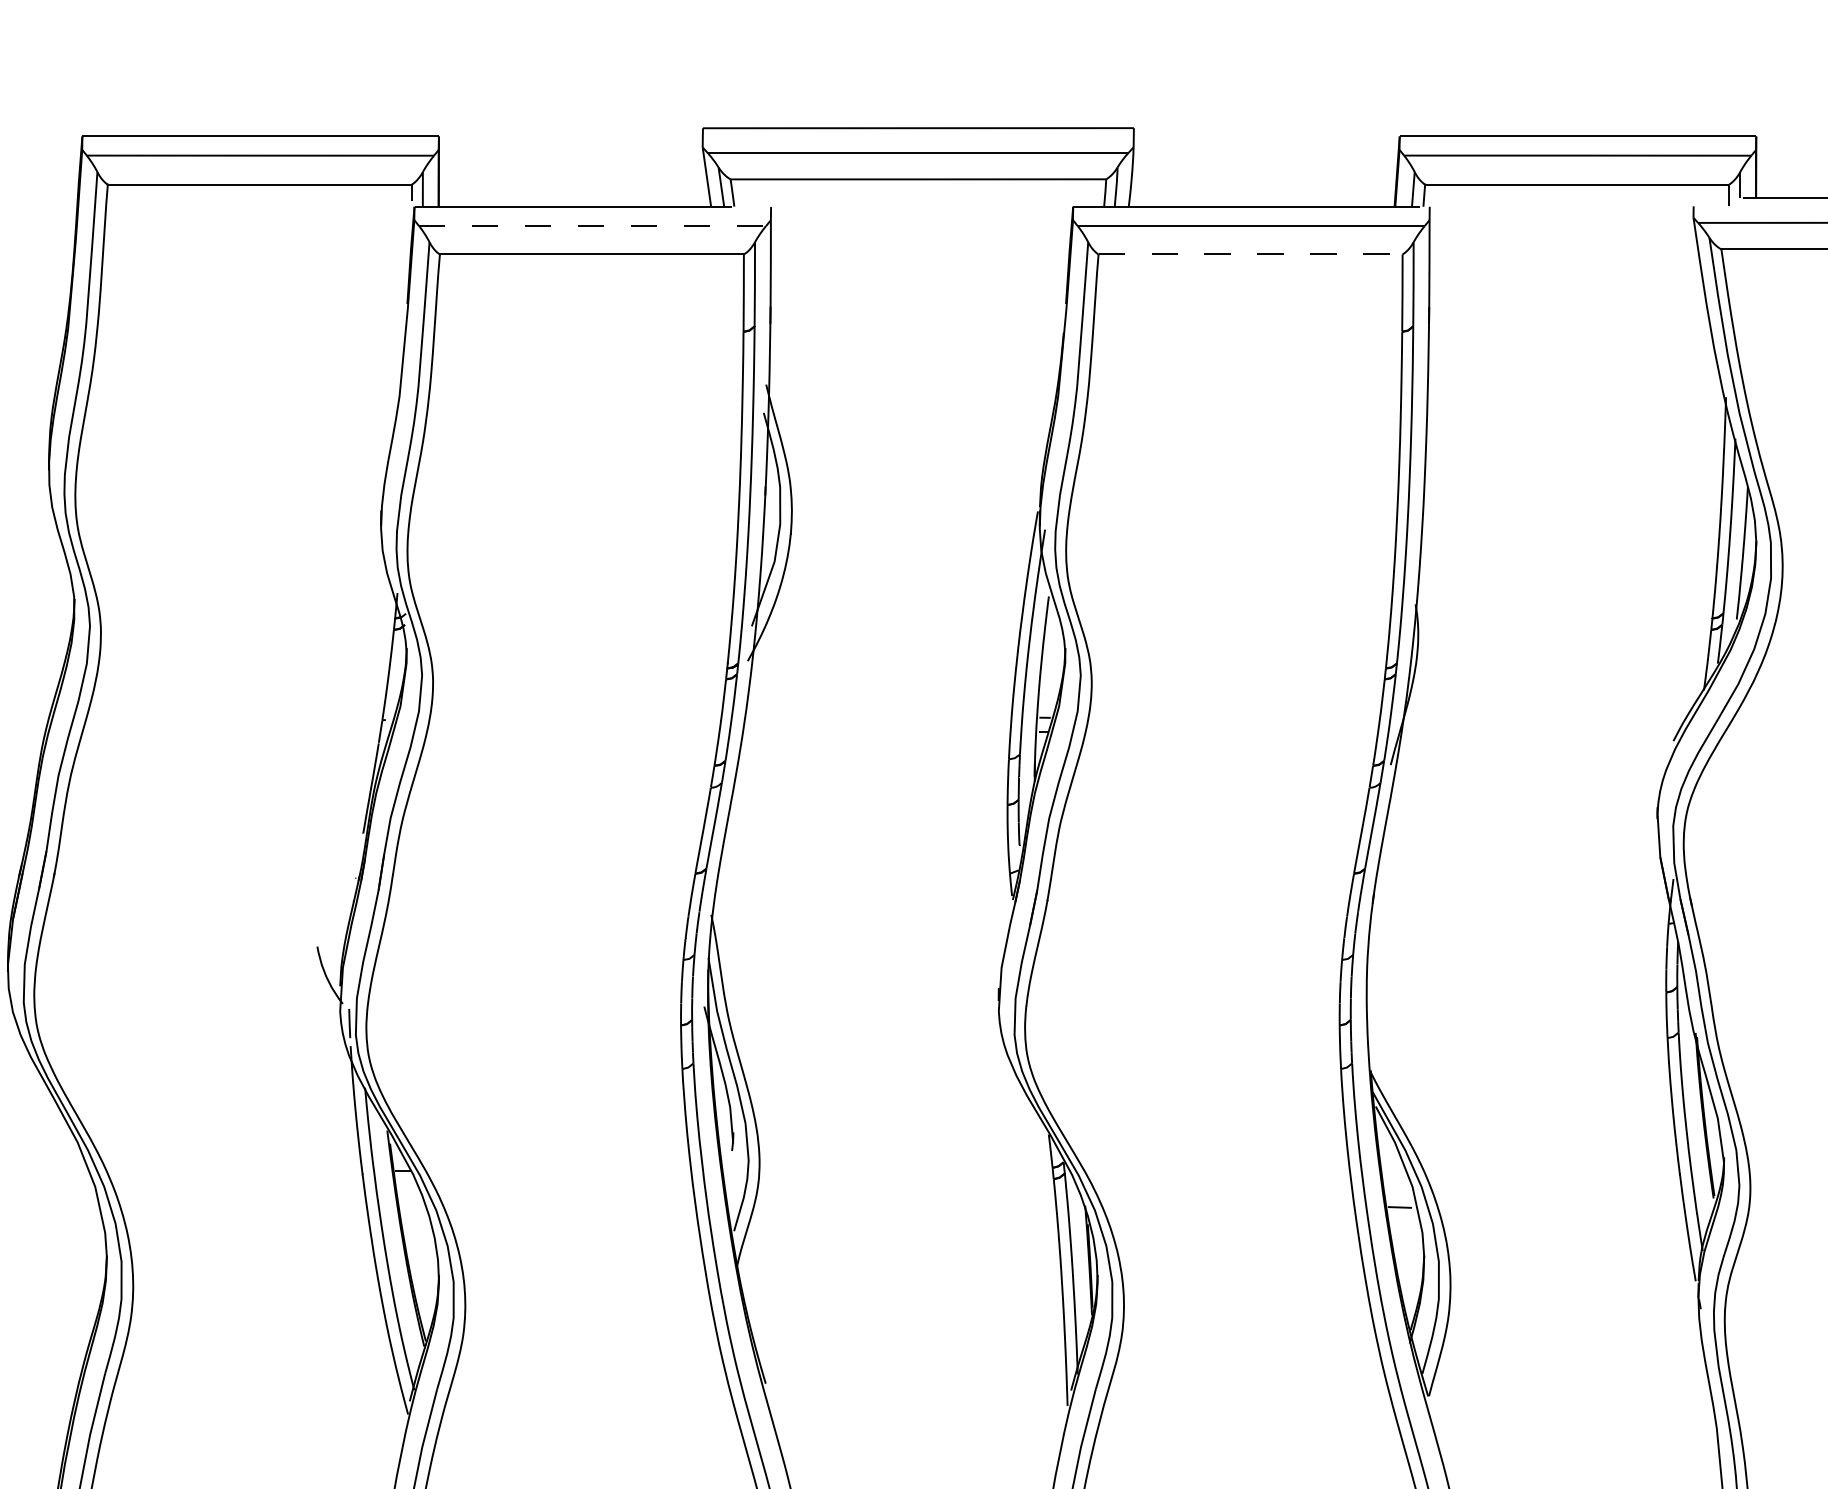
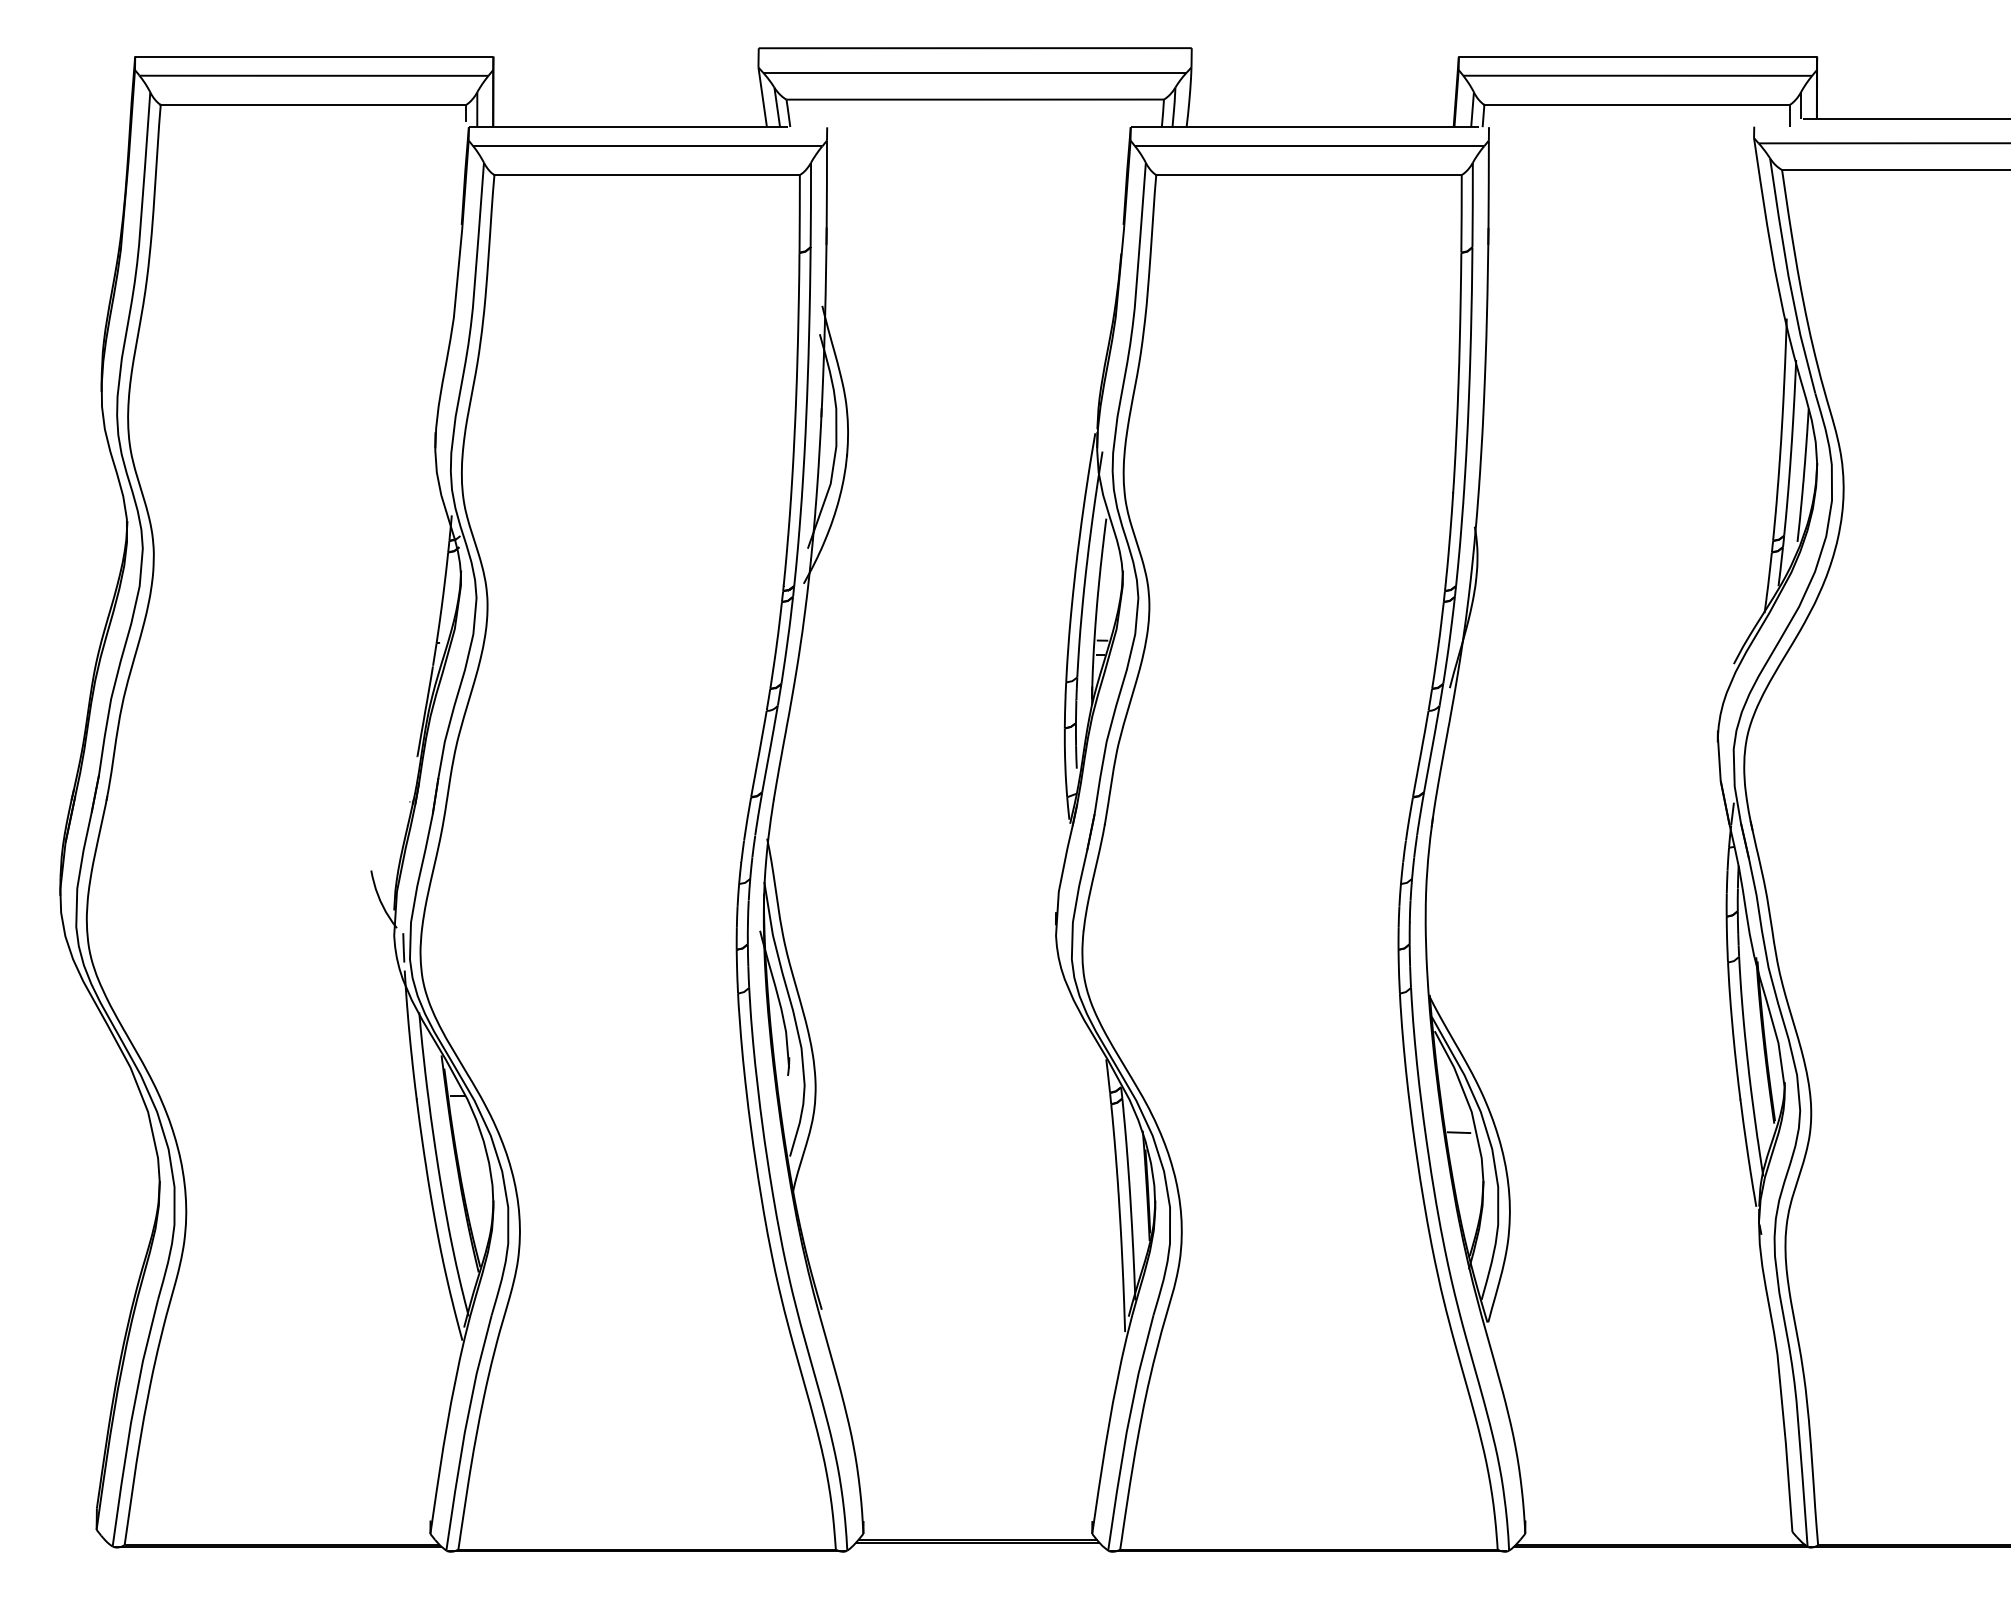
line: (592, 226) -> (647, 146), dashed -> solid
line: (1250, 254) -> (1308, 175), dashed -> solid

